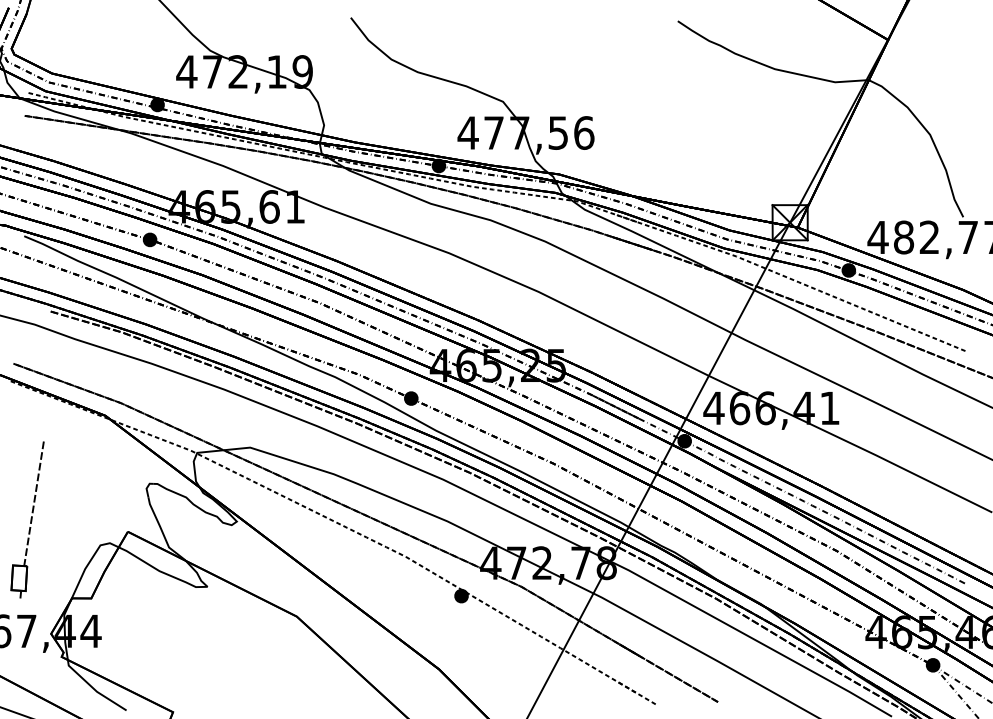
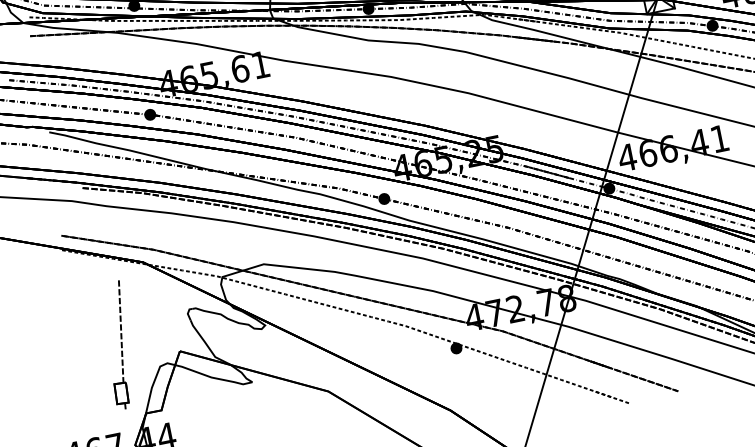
part: (27, 519) -> (118, 345), moved

